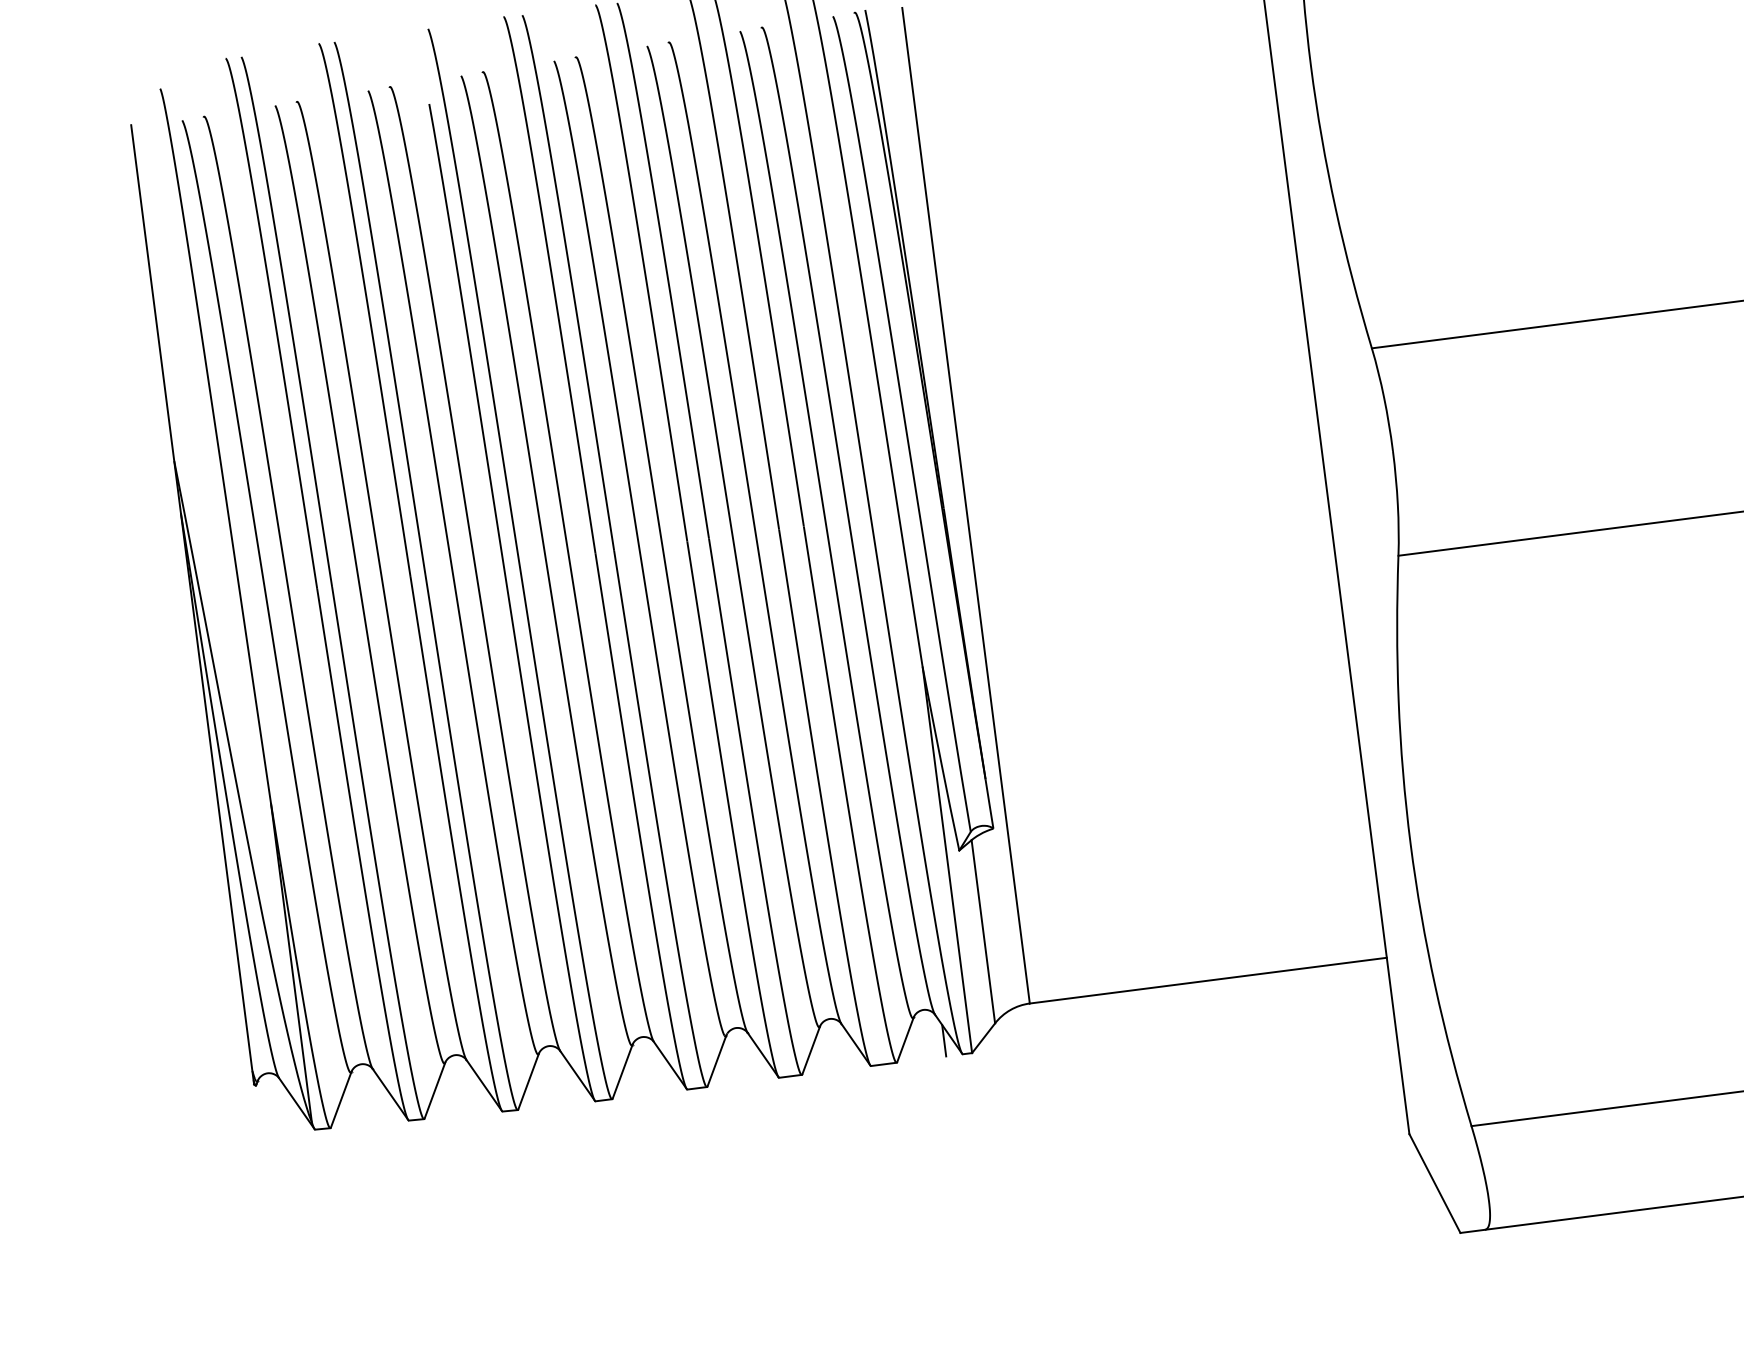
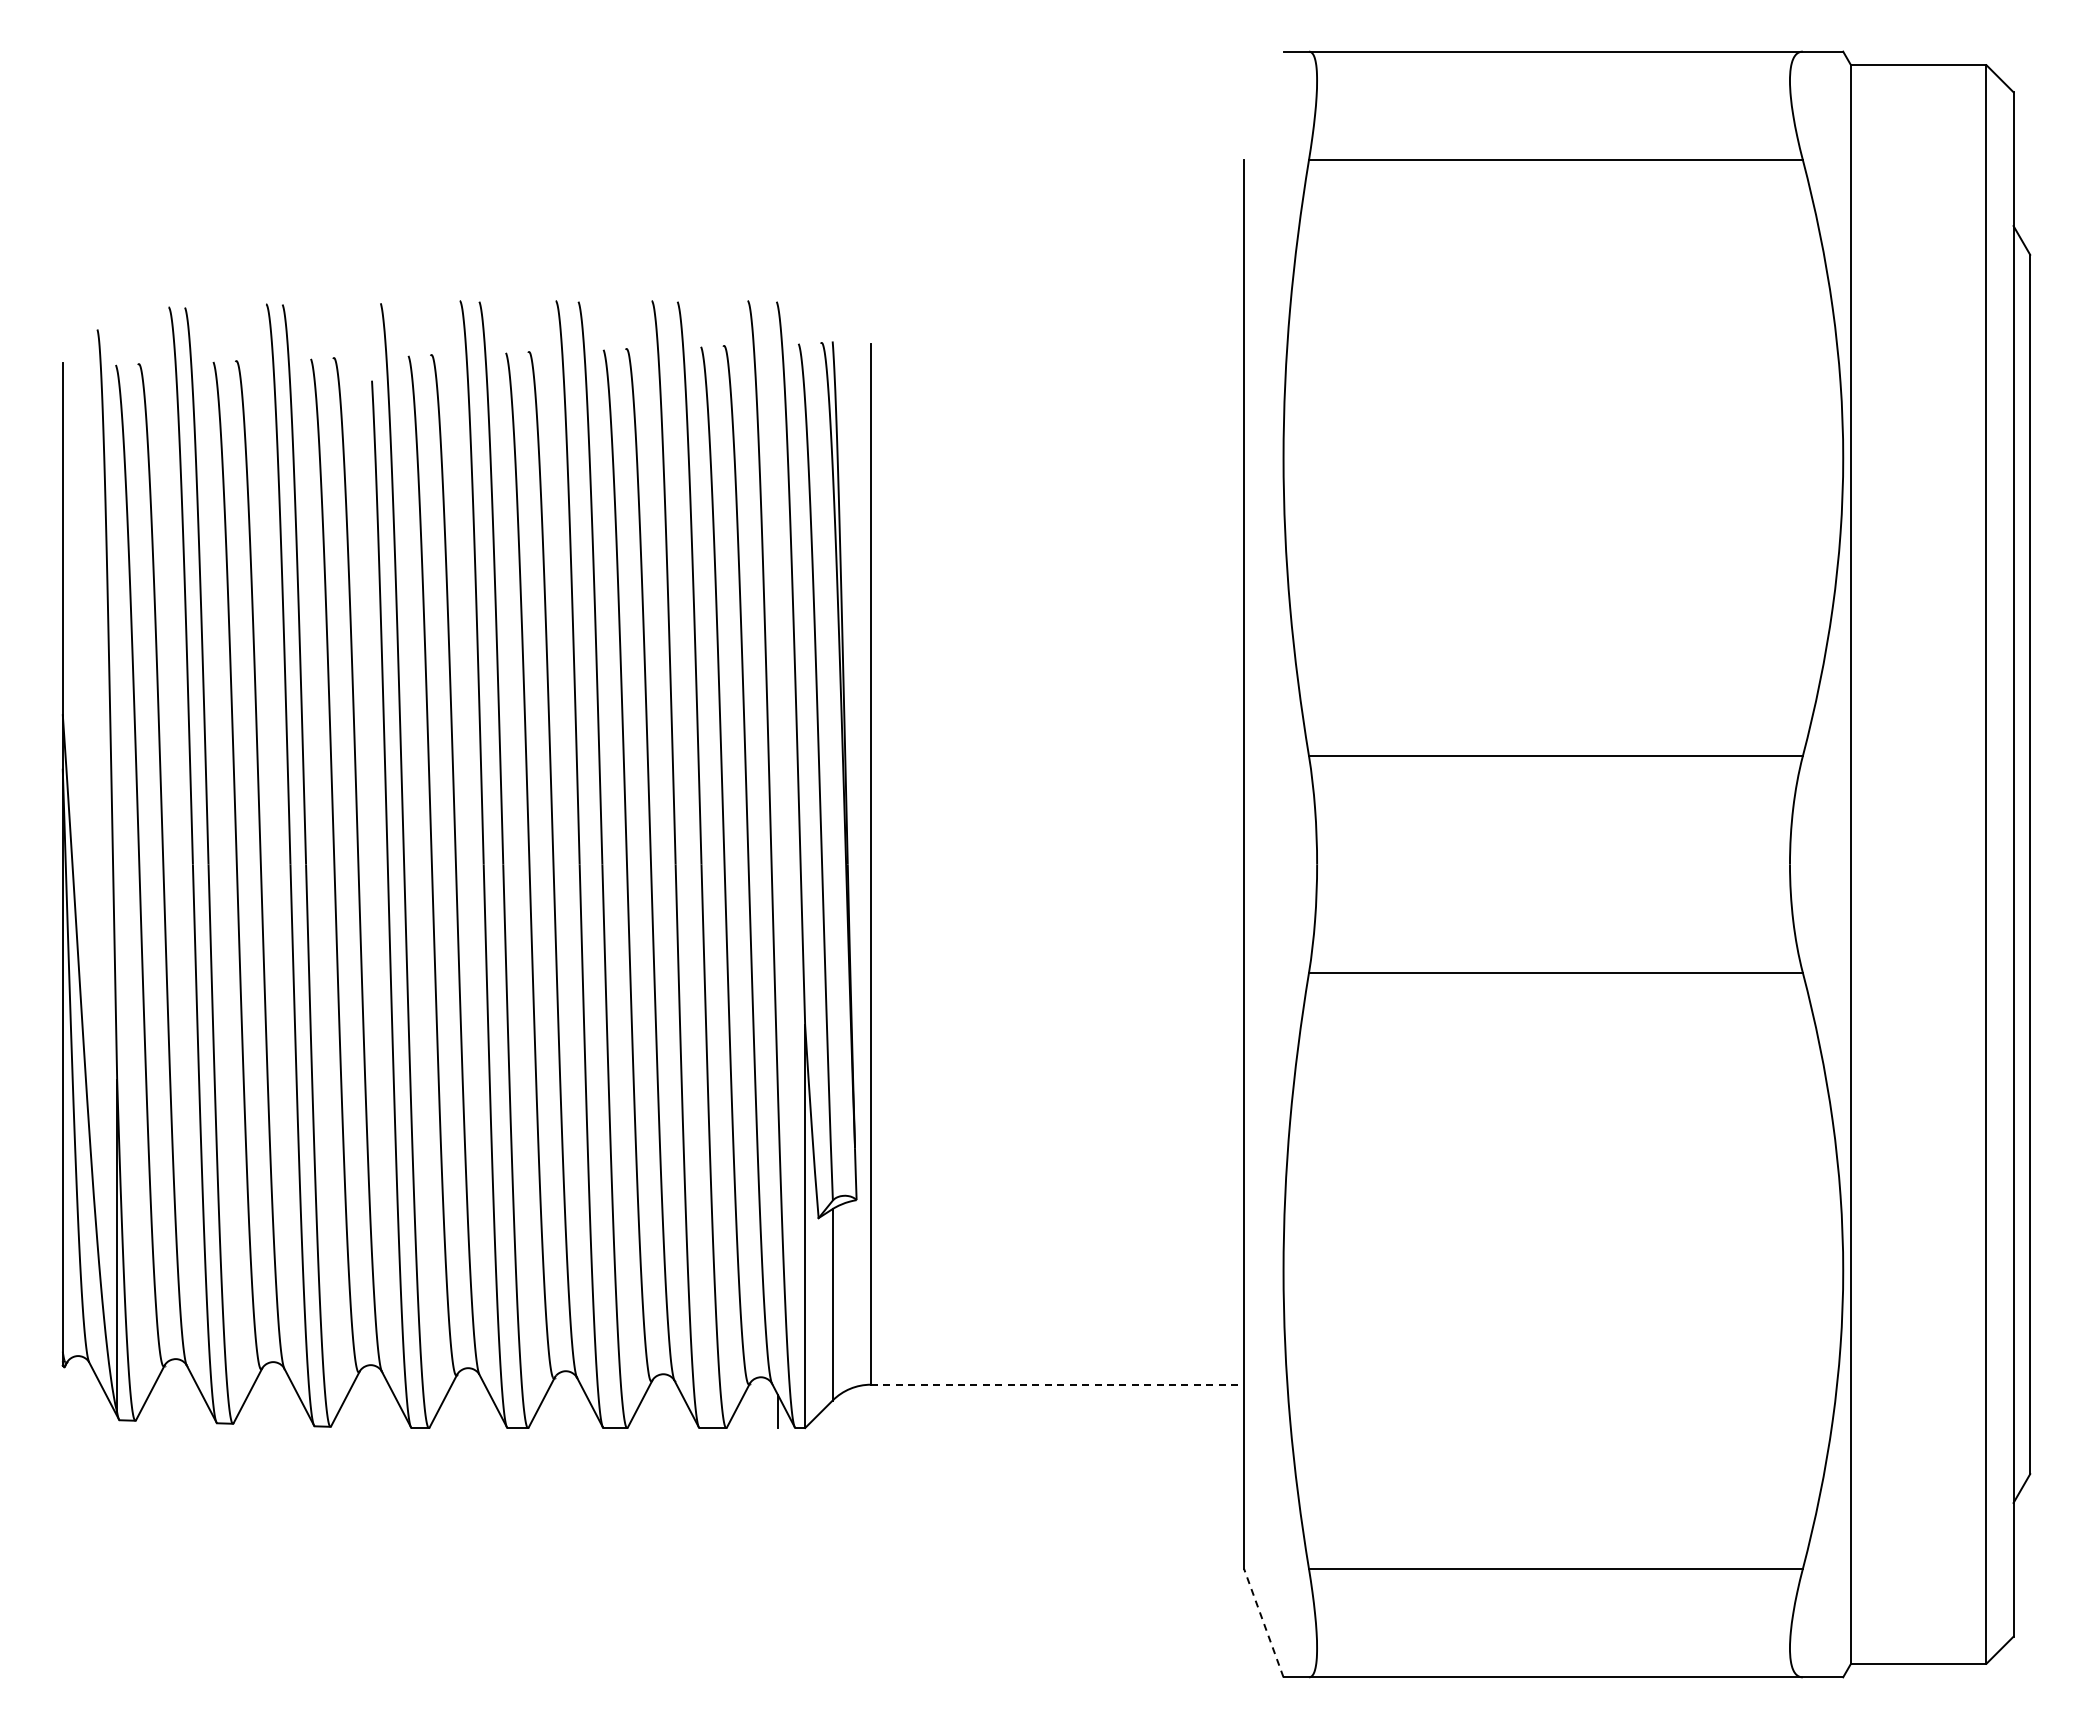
line: (1208, 980) -> (1057, 1384), solid -> dashed
line: (1434, 1183) -> (1263, 1623), solid -> dashed

